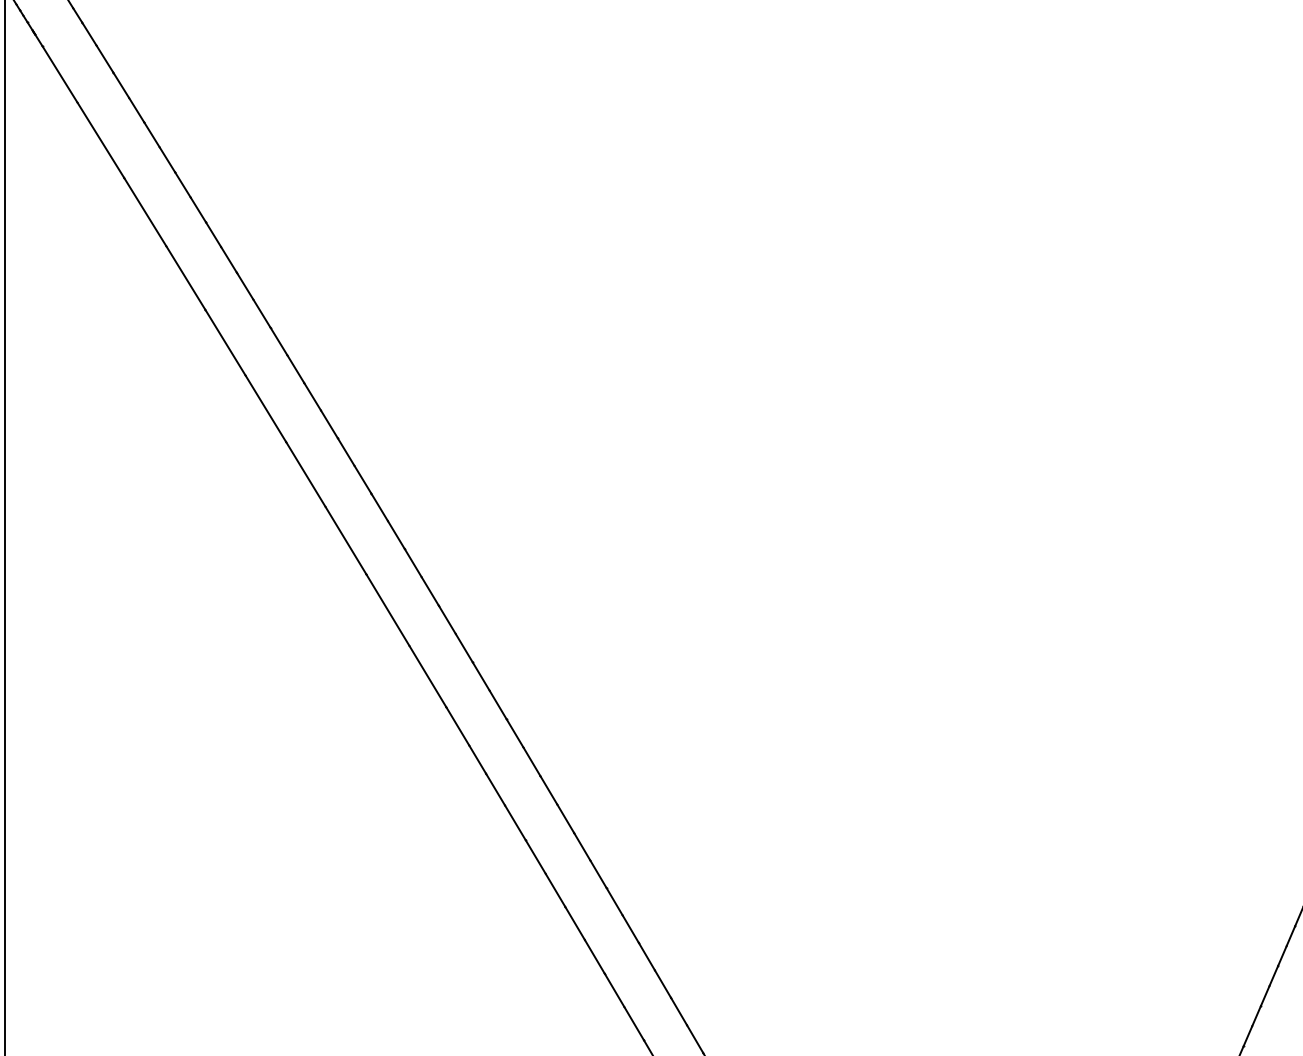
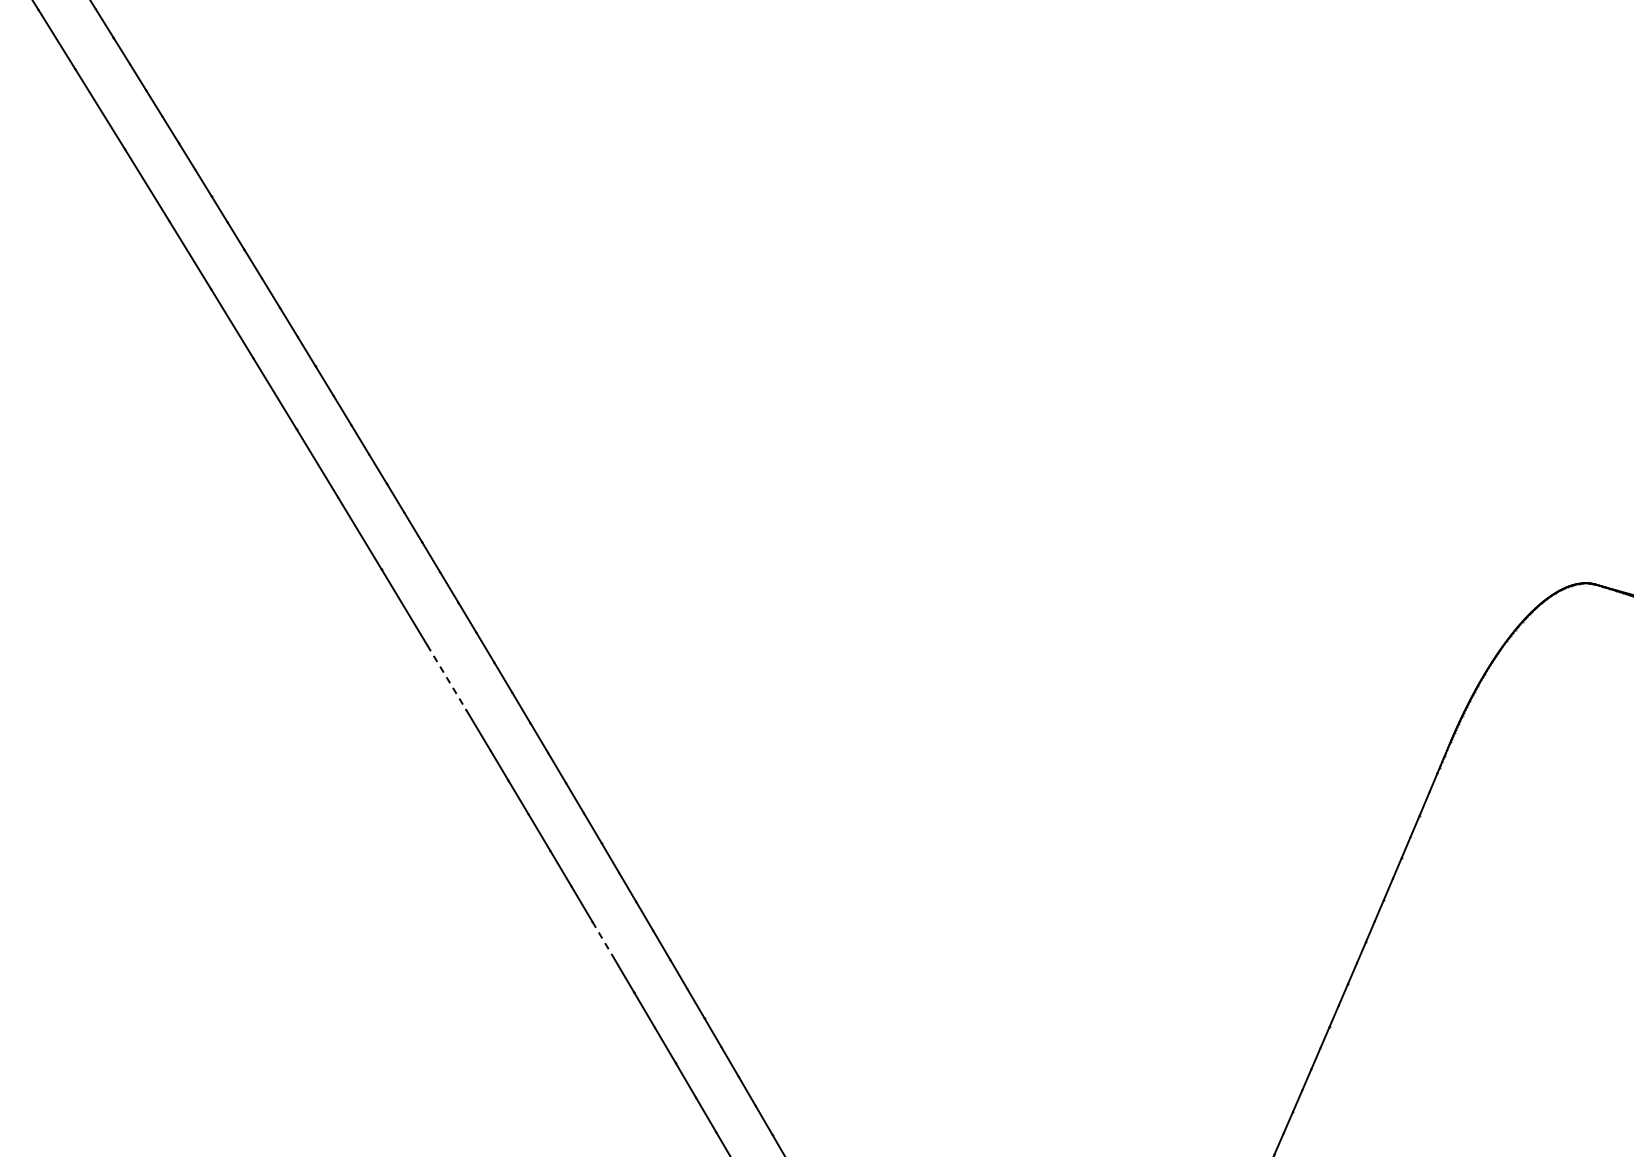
line: (427, 676) -> (446, 677), solid -> dashed
line: (575, 923) -> (603, 939), solid -> dashed

